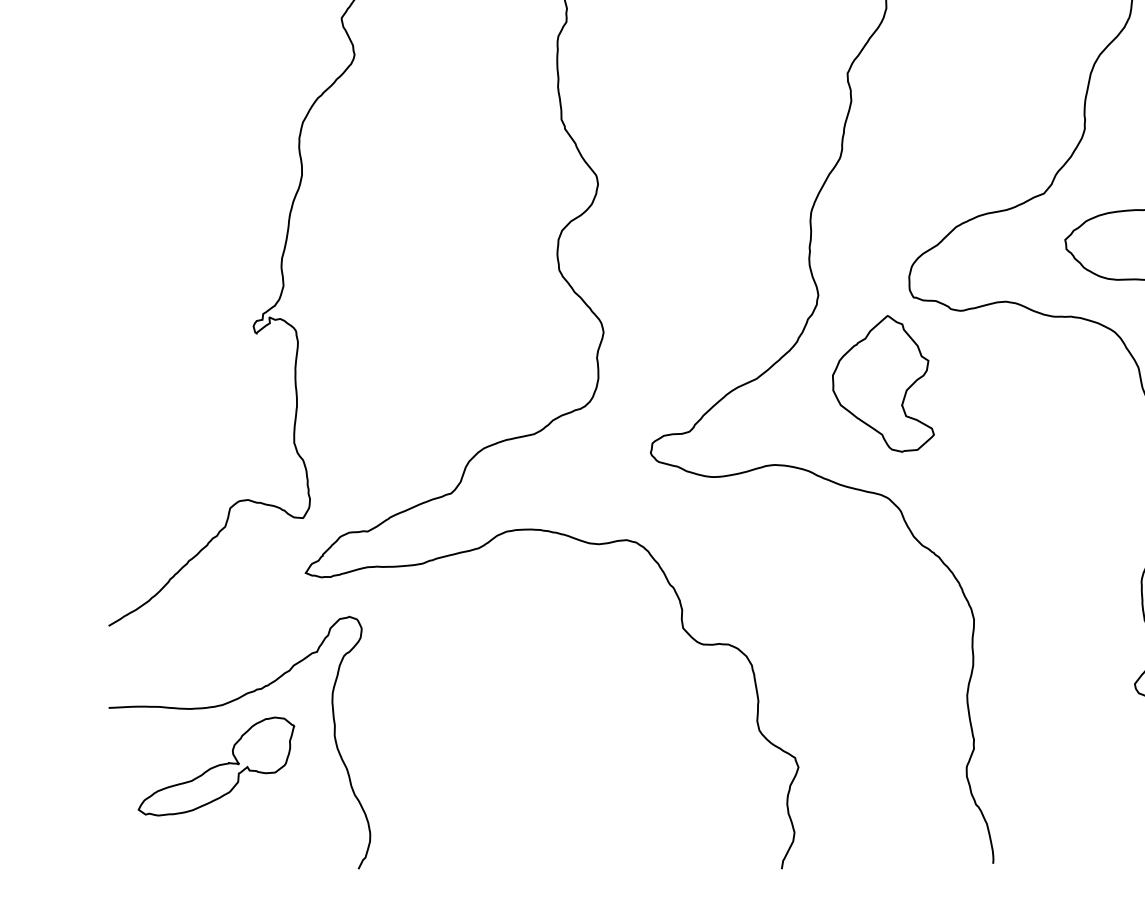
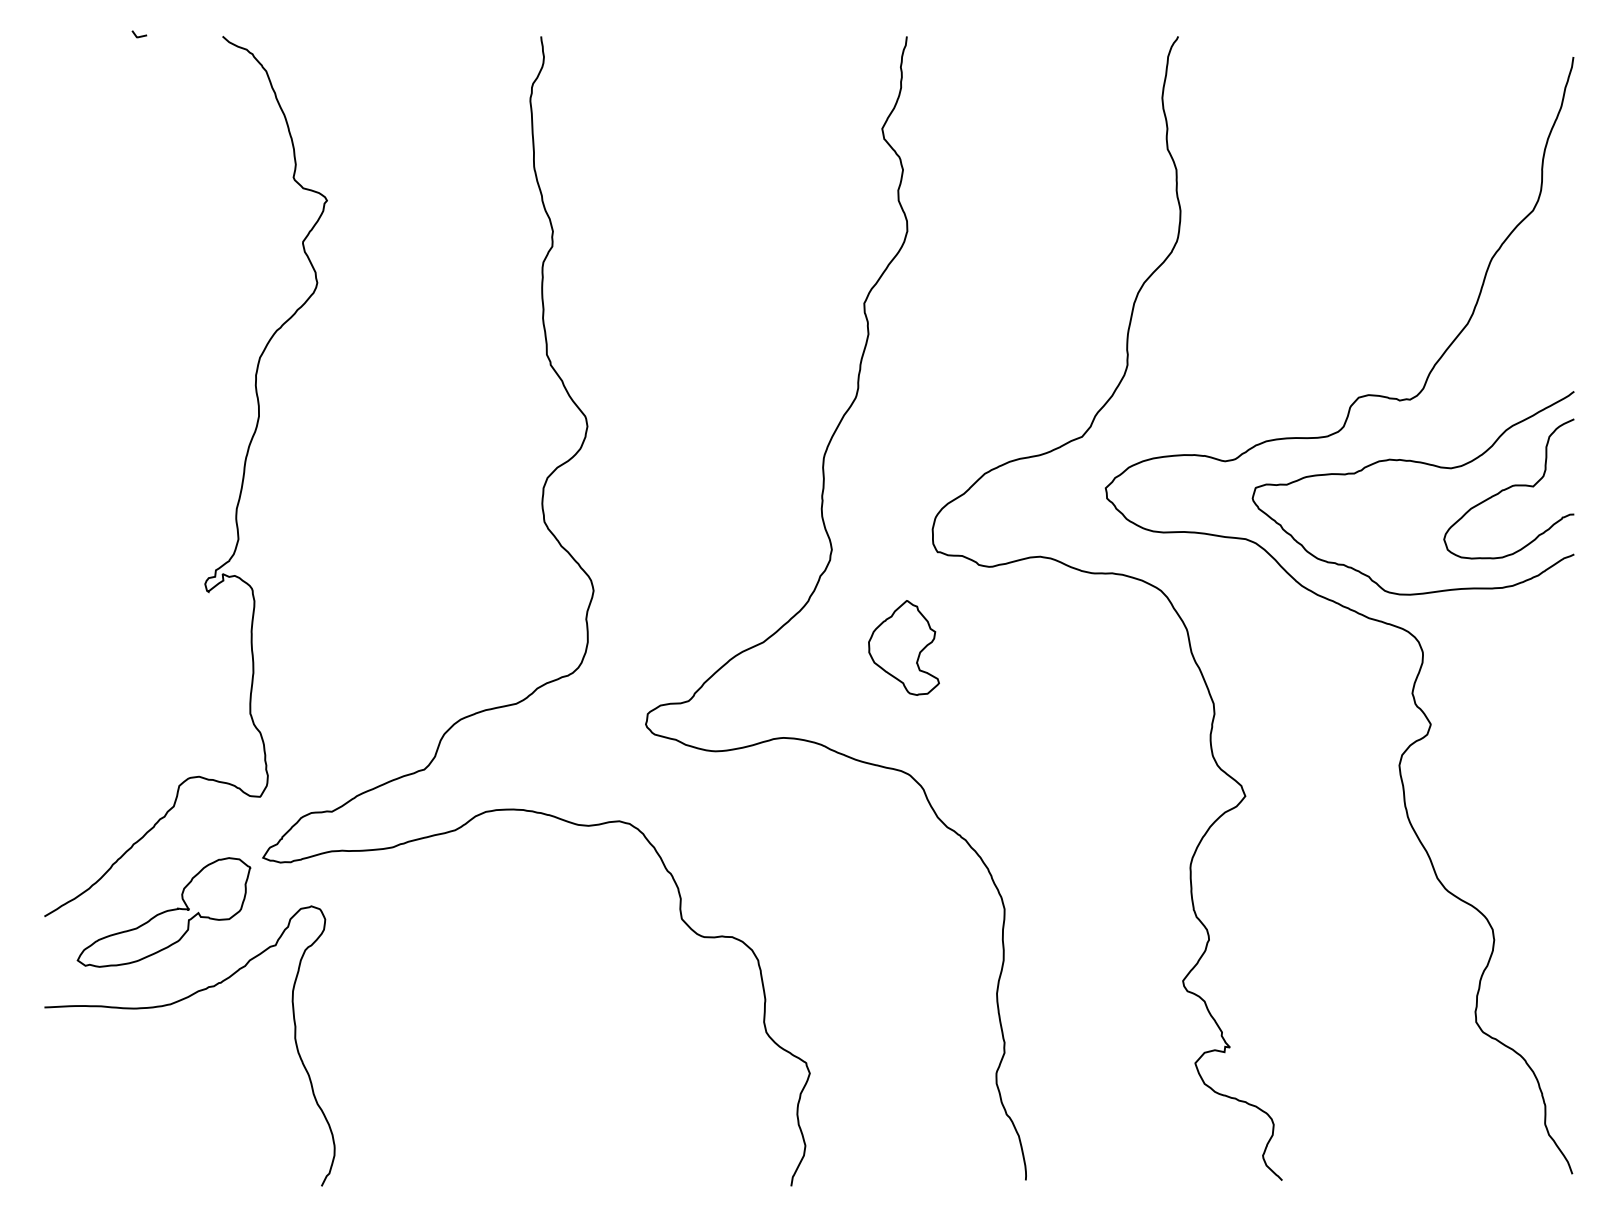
part: (882, 383) -> (903, 647), size x0.62
part: (215, 766) -> (163, 912), moved

